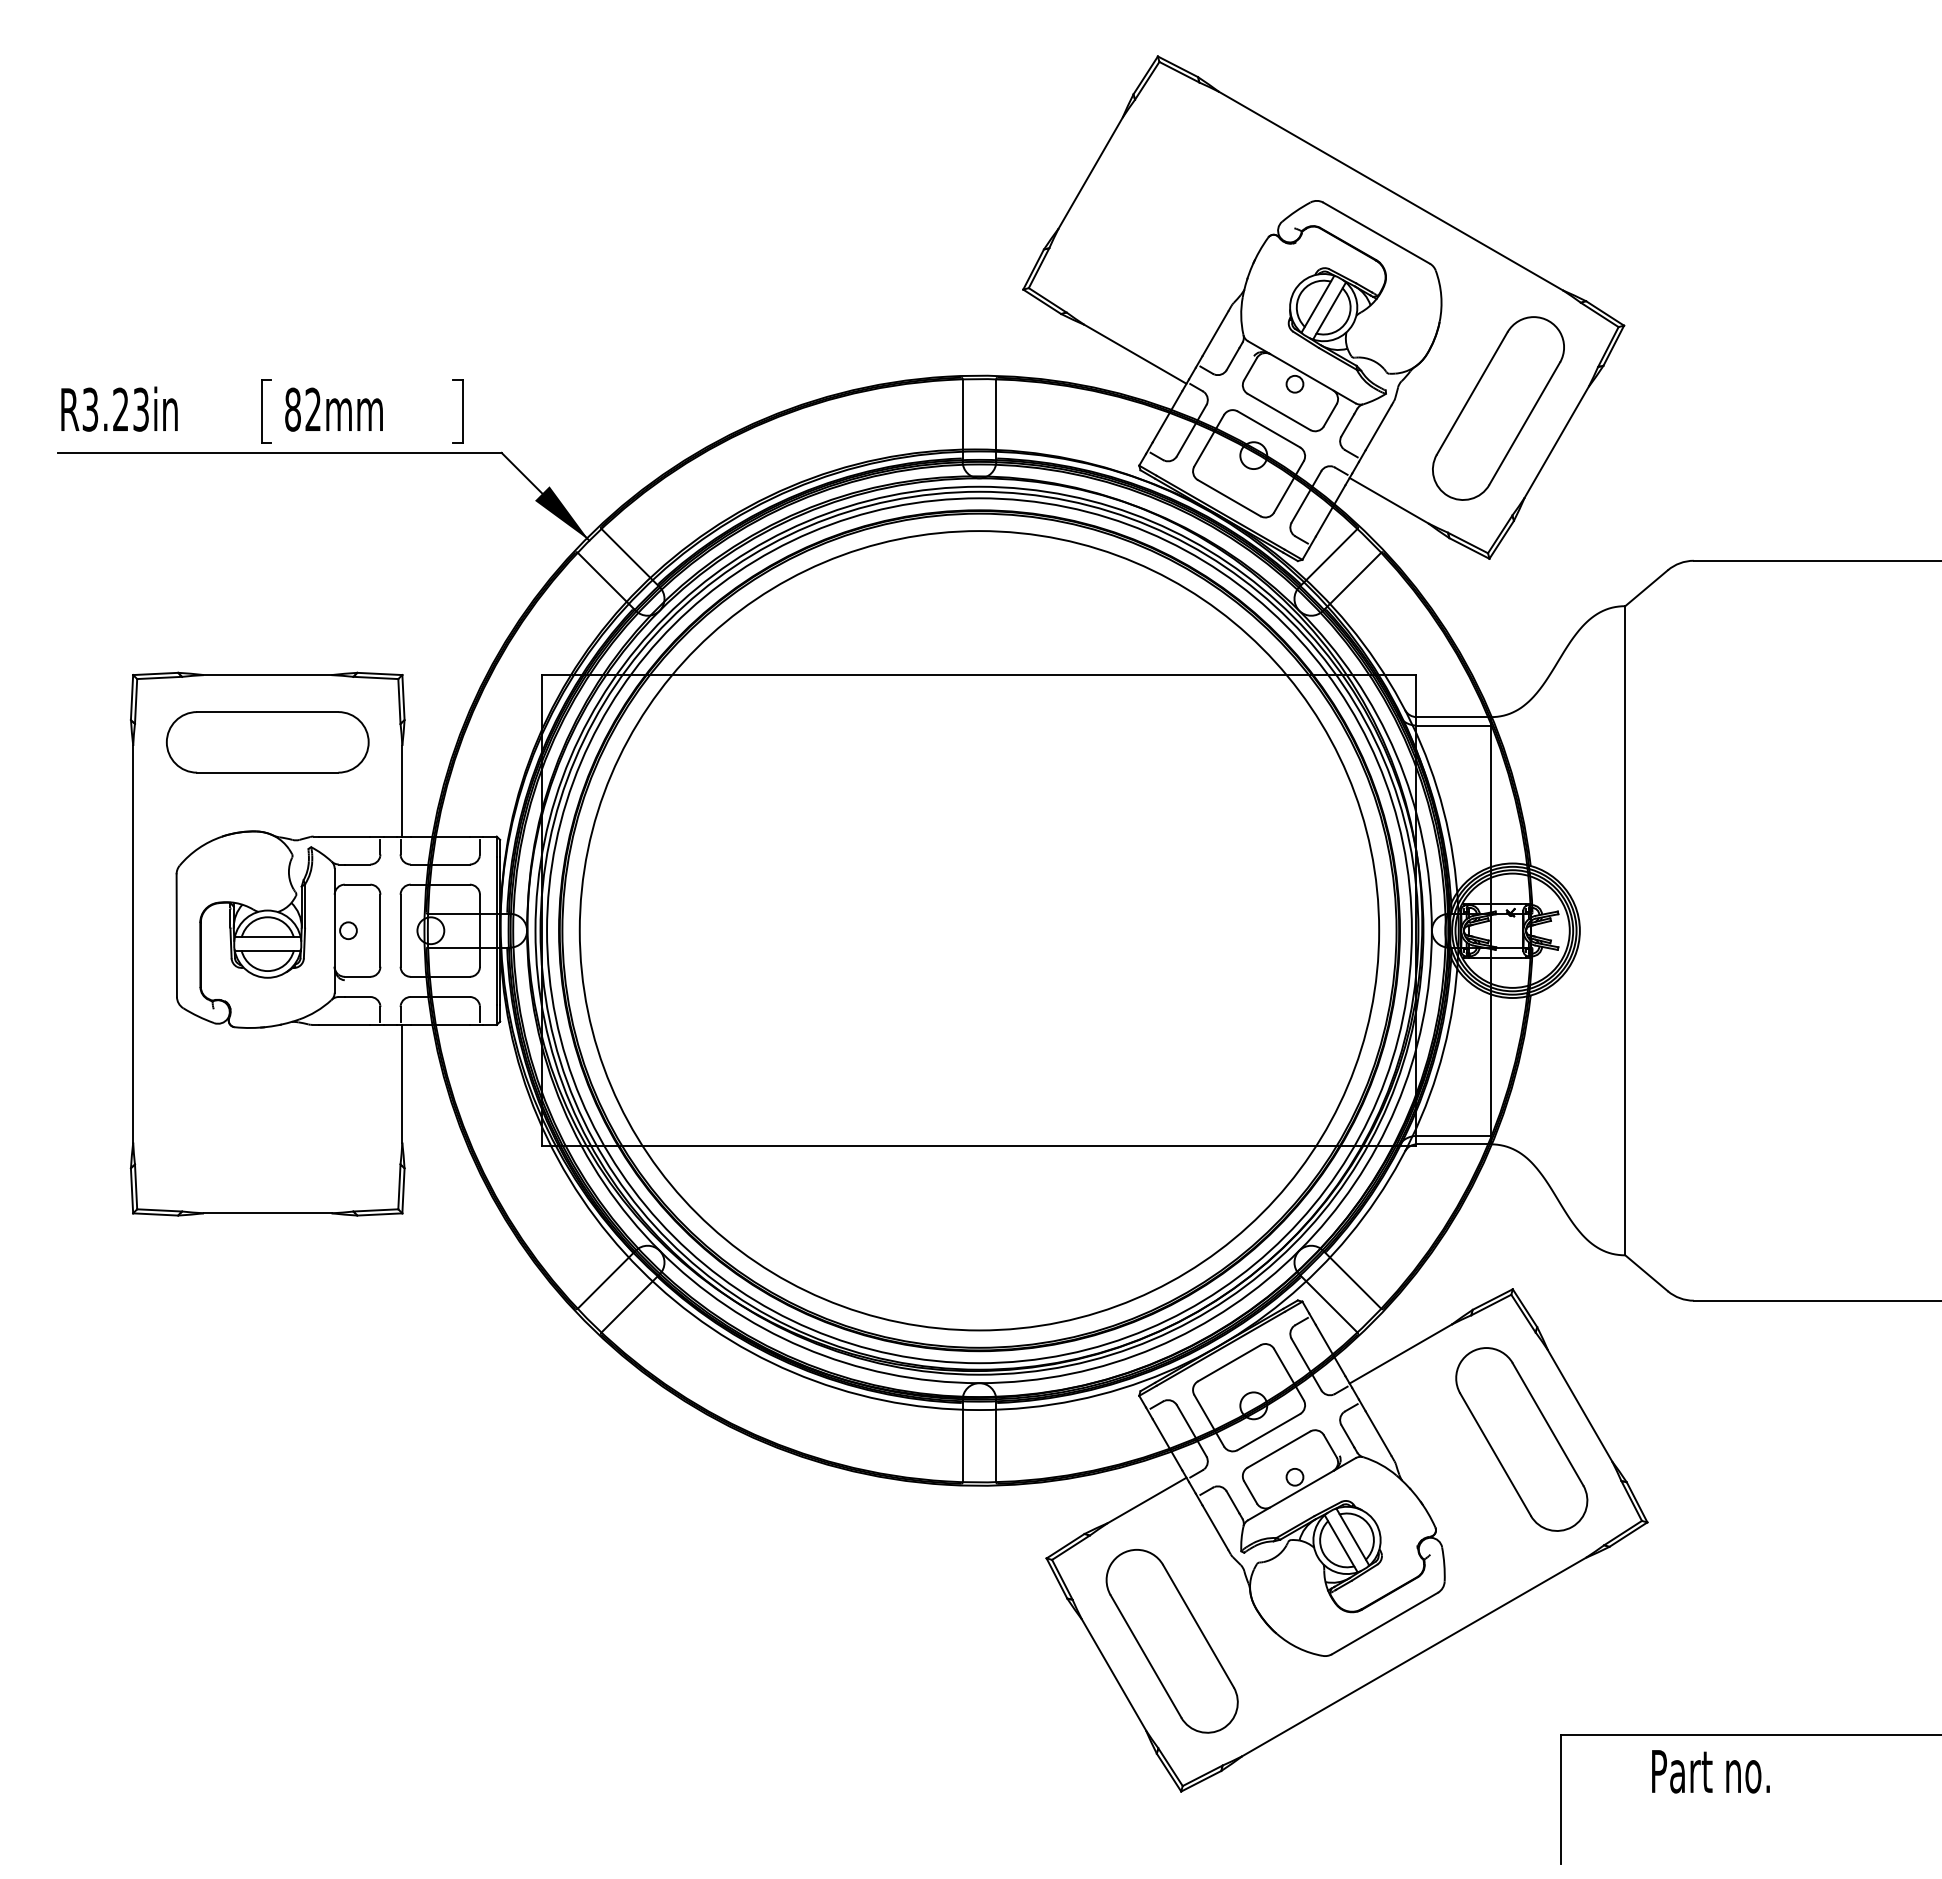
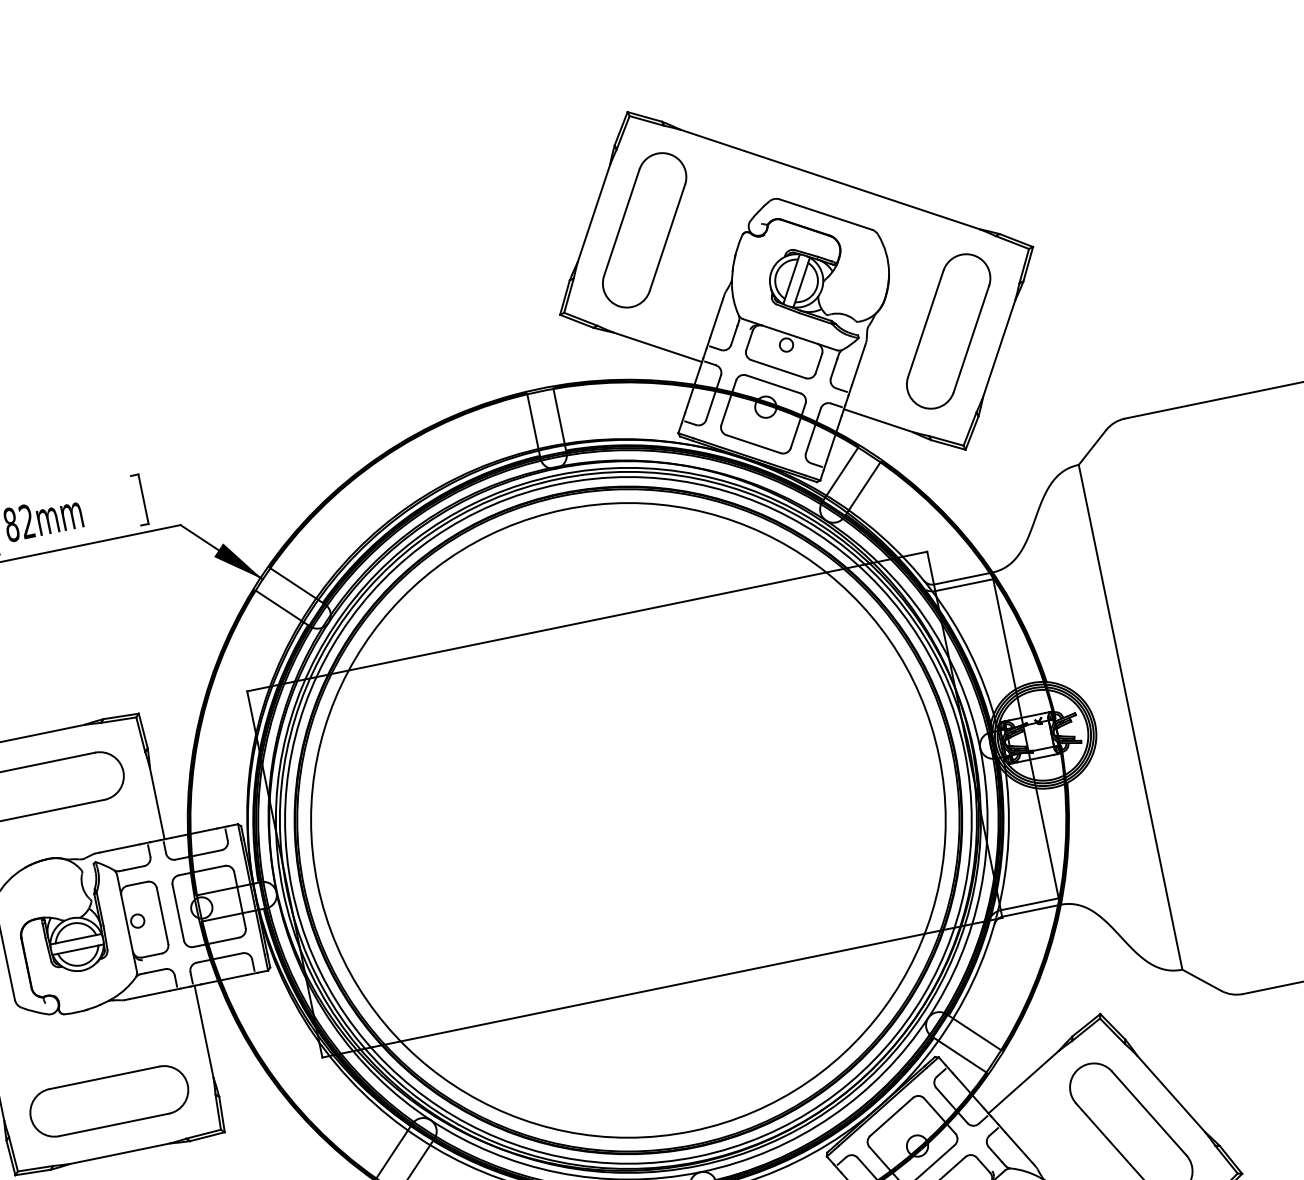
part: (1148, 206) -> (644, 230), added
part: (267, 1145) -> (109, 1101), added

